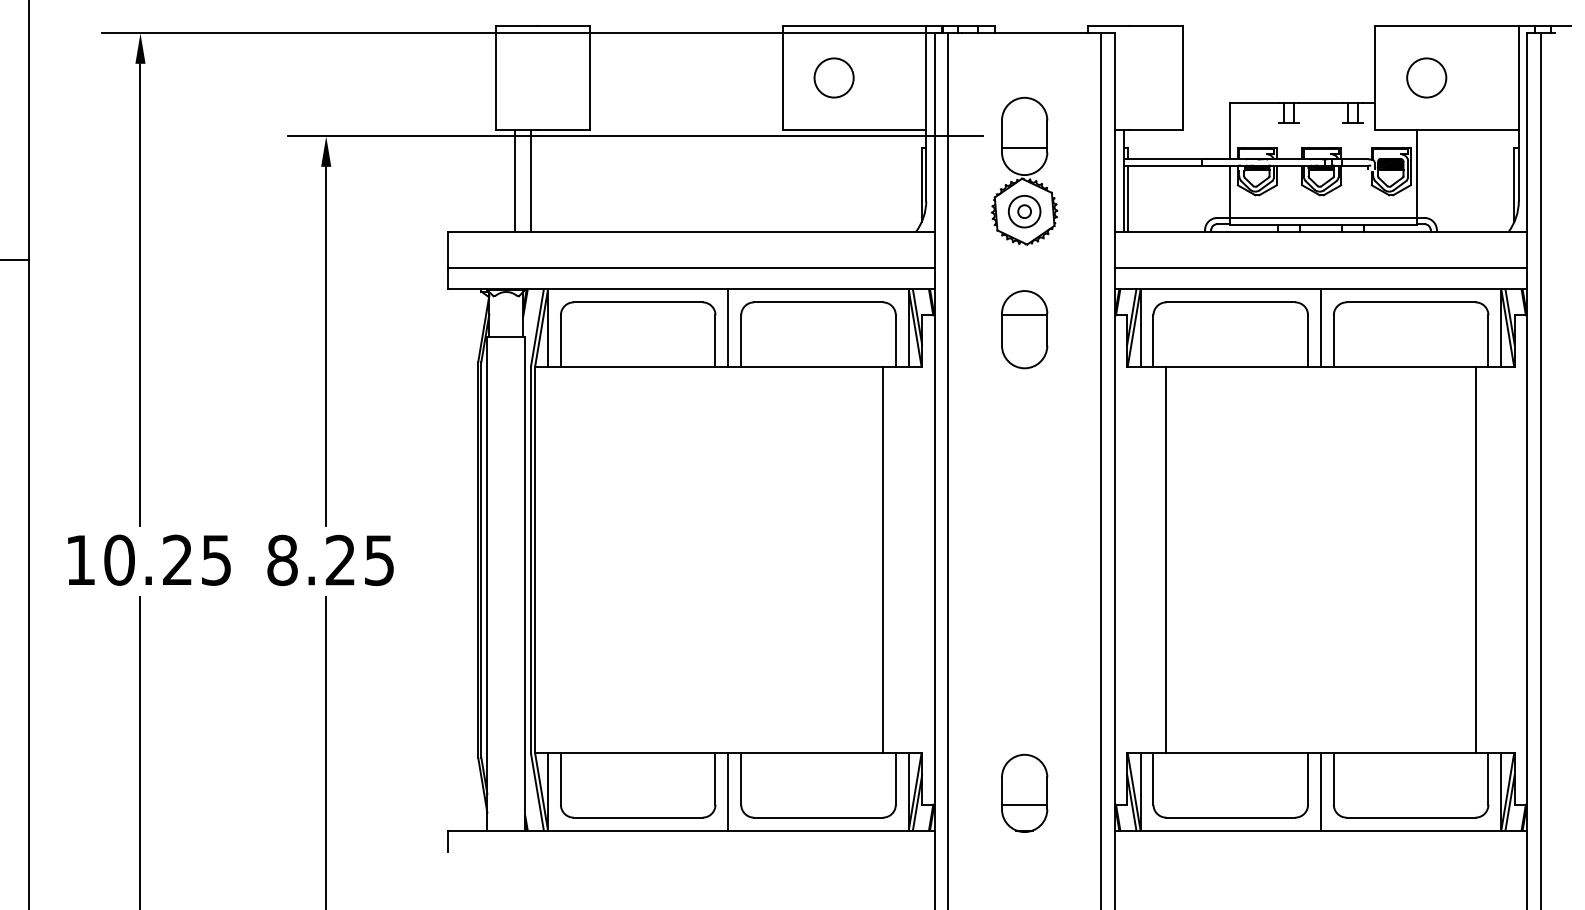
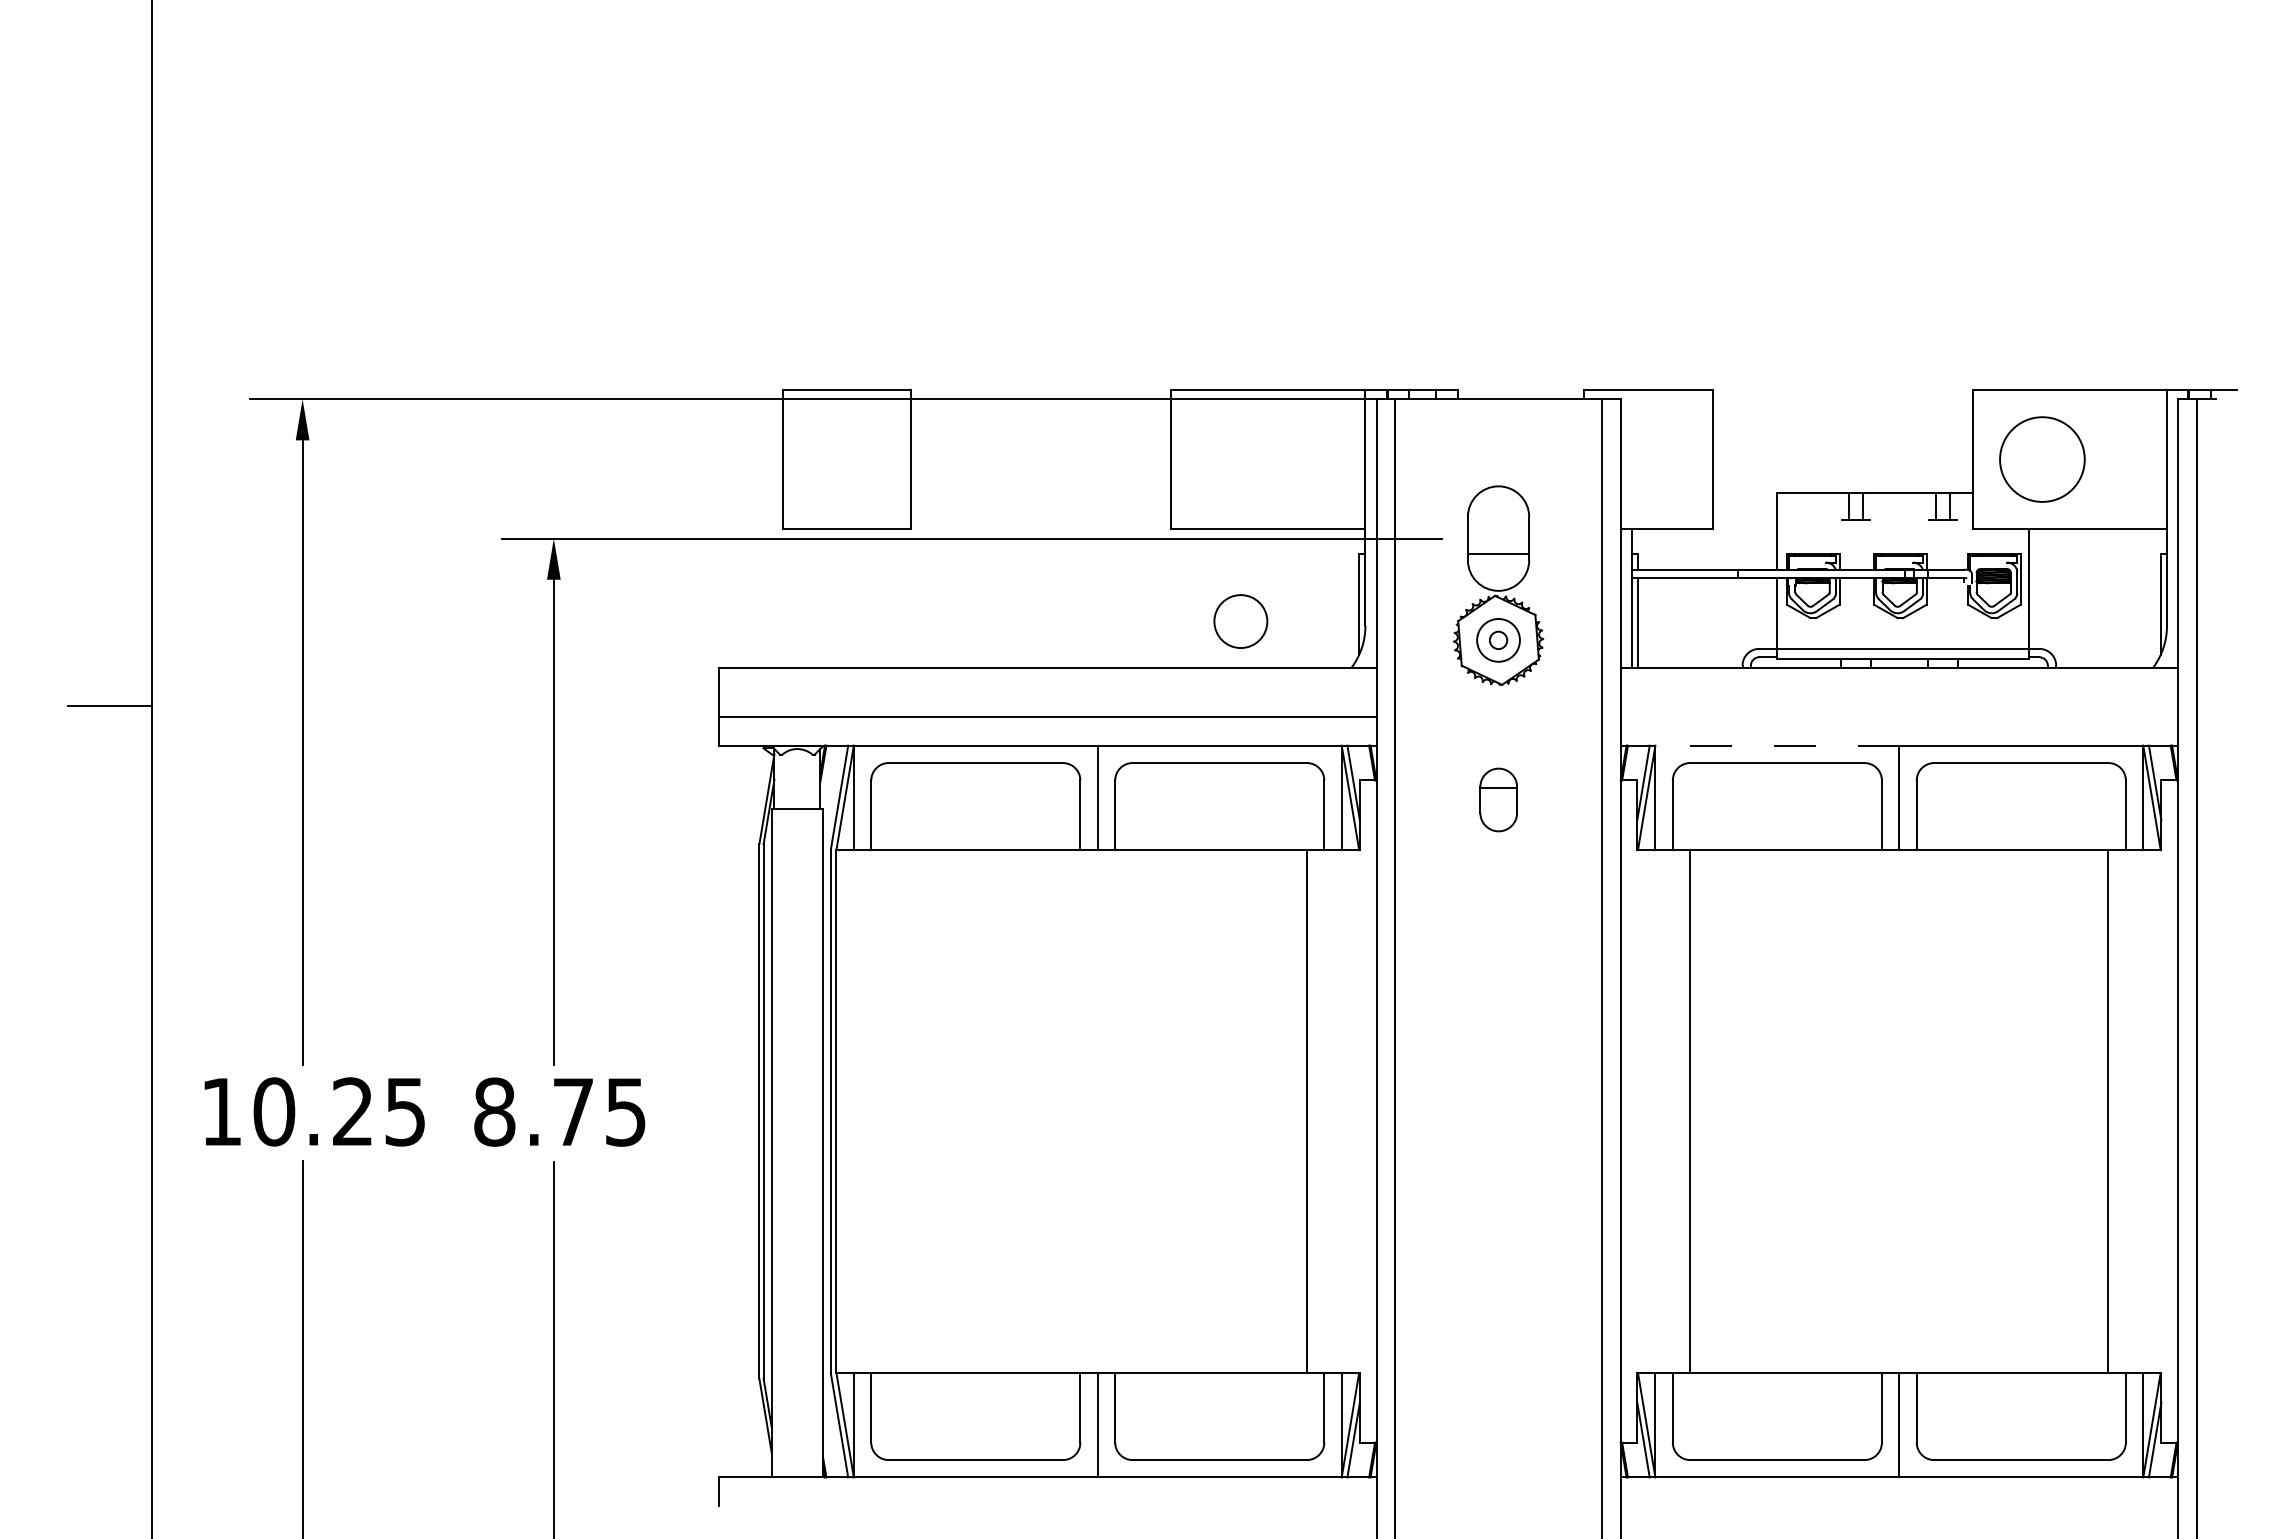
circle: (833, 77) -> (1240, 621), moved
circle: (1426, 77) -> (2041, 459), size x1.6
line: (515, 180) -> (809, 598), removed
line: (530, 180) -> (830, 598), removed
line: (1321, 267) -> (1899, 716), removed
line: (1230, 289) -> (1777, 745), solid -> dashed
part: (1024, 329) -> (1498, 799), size x0.6
text: (340, 559) -> (572, 1111), 8.25 -> 8.75
part: (1024, 793) -> (1498, 1427), removed

